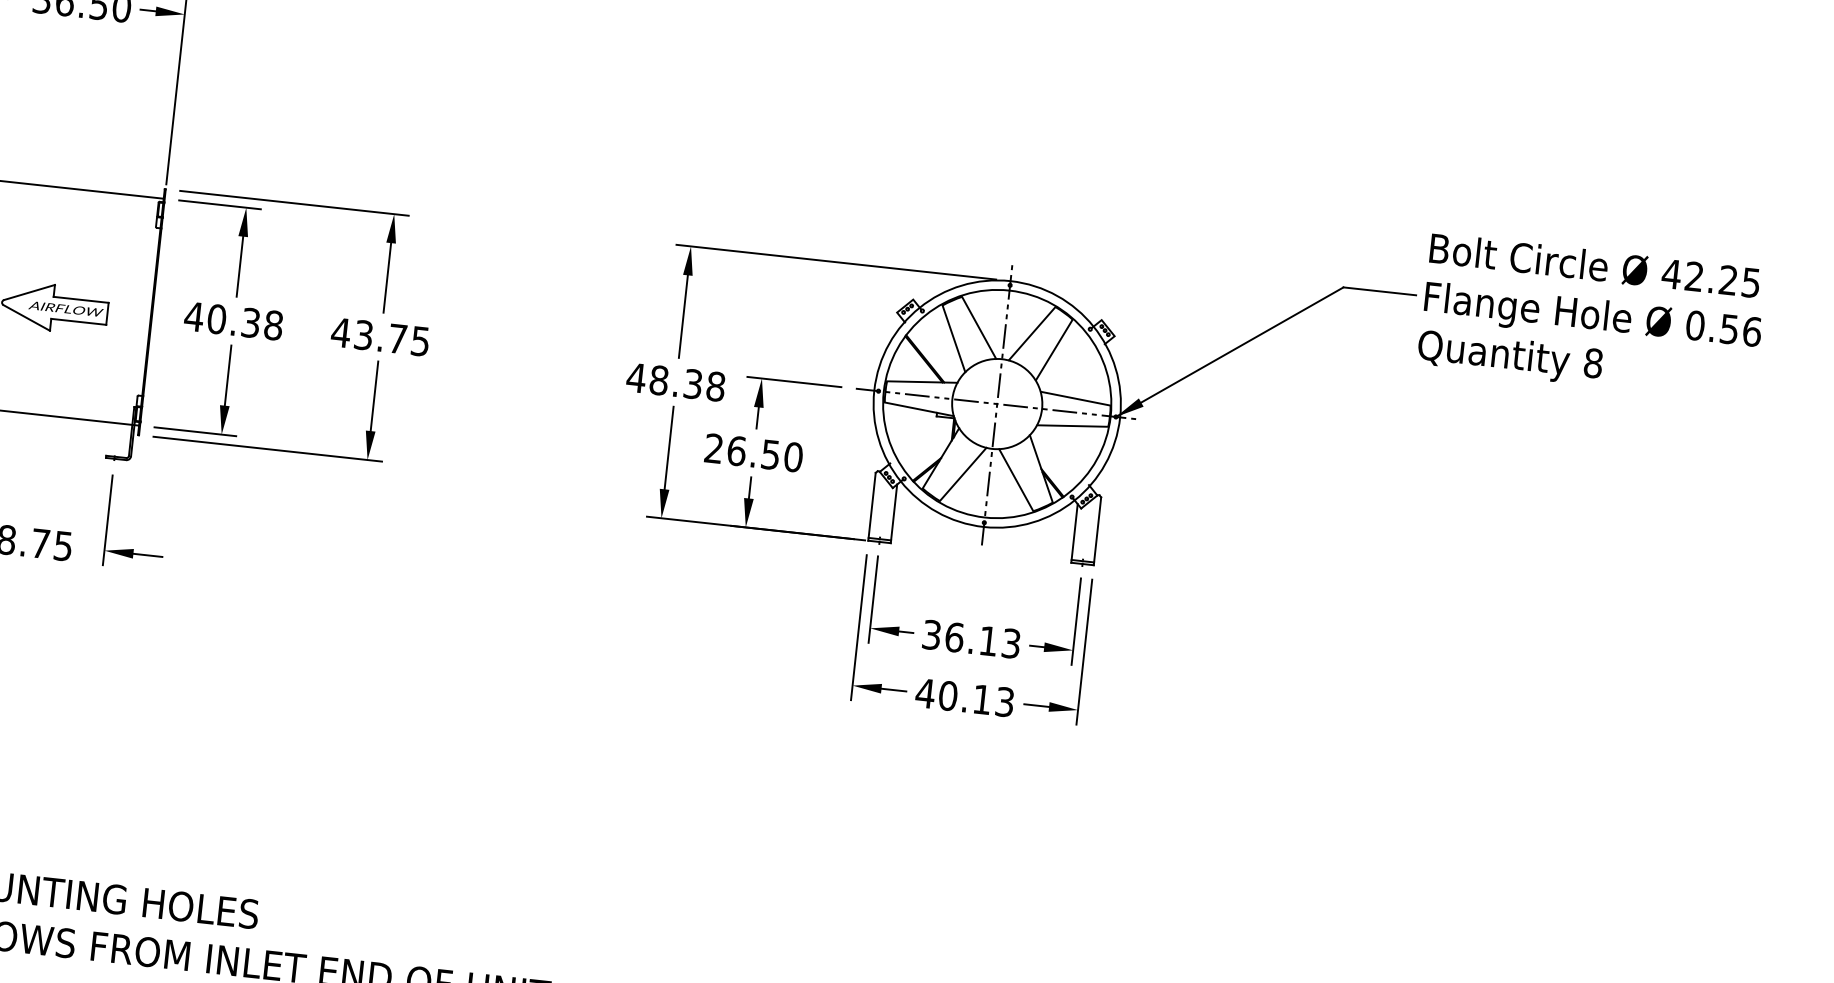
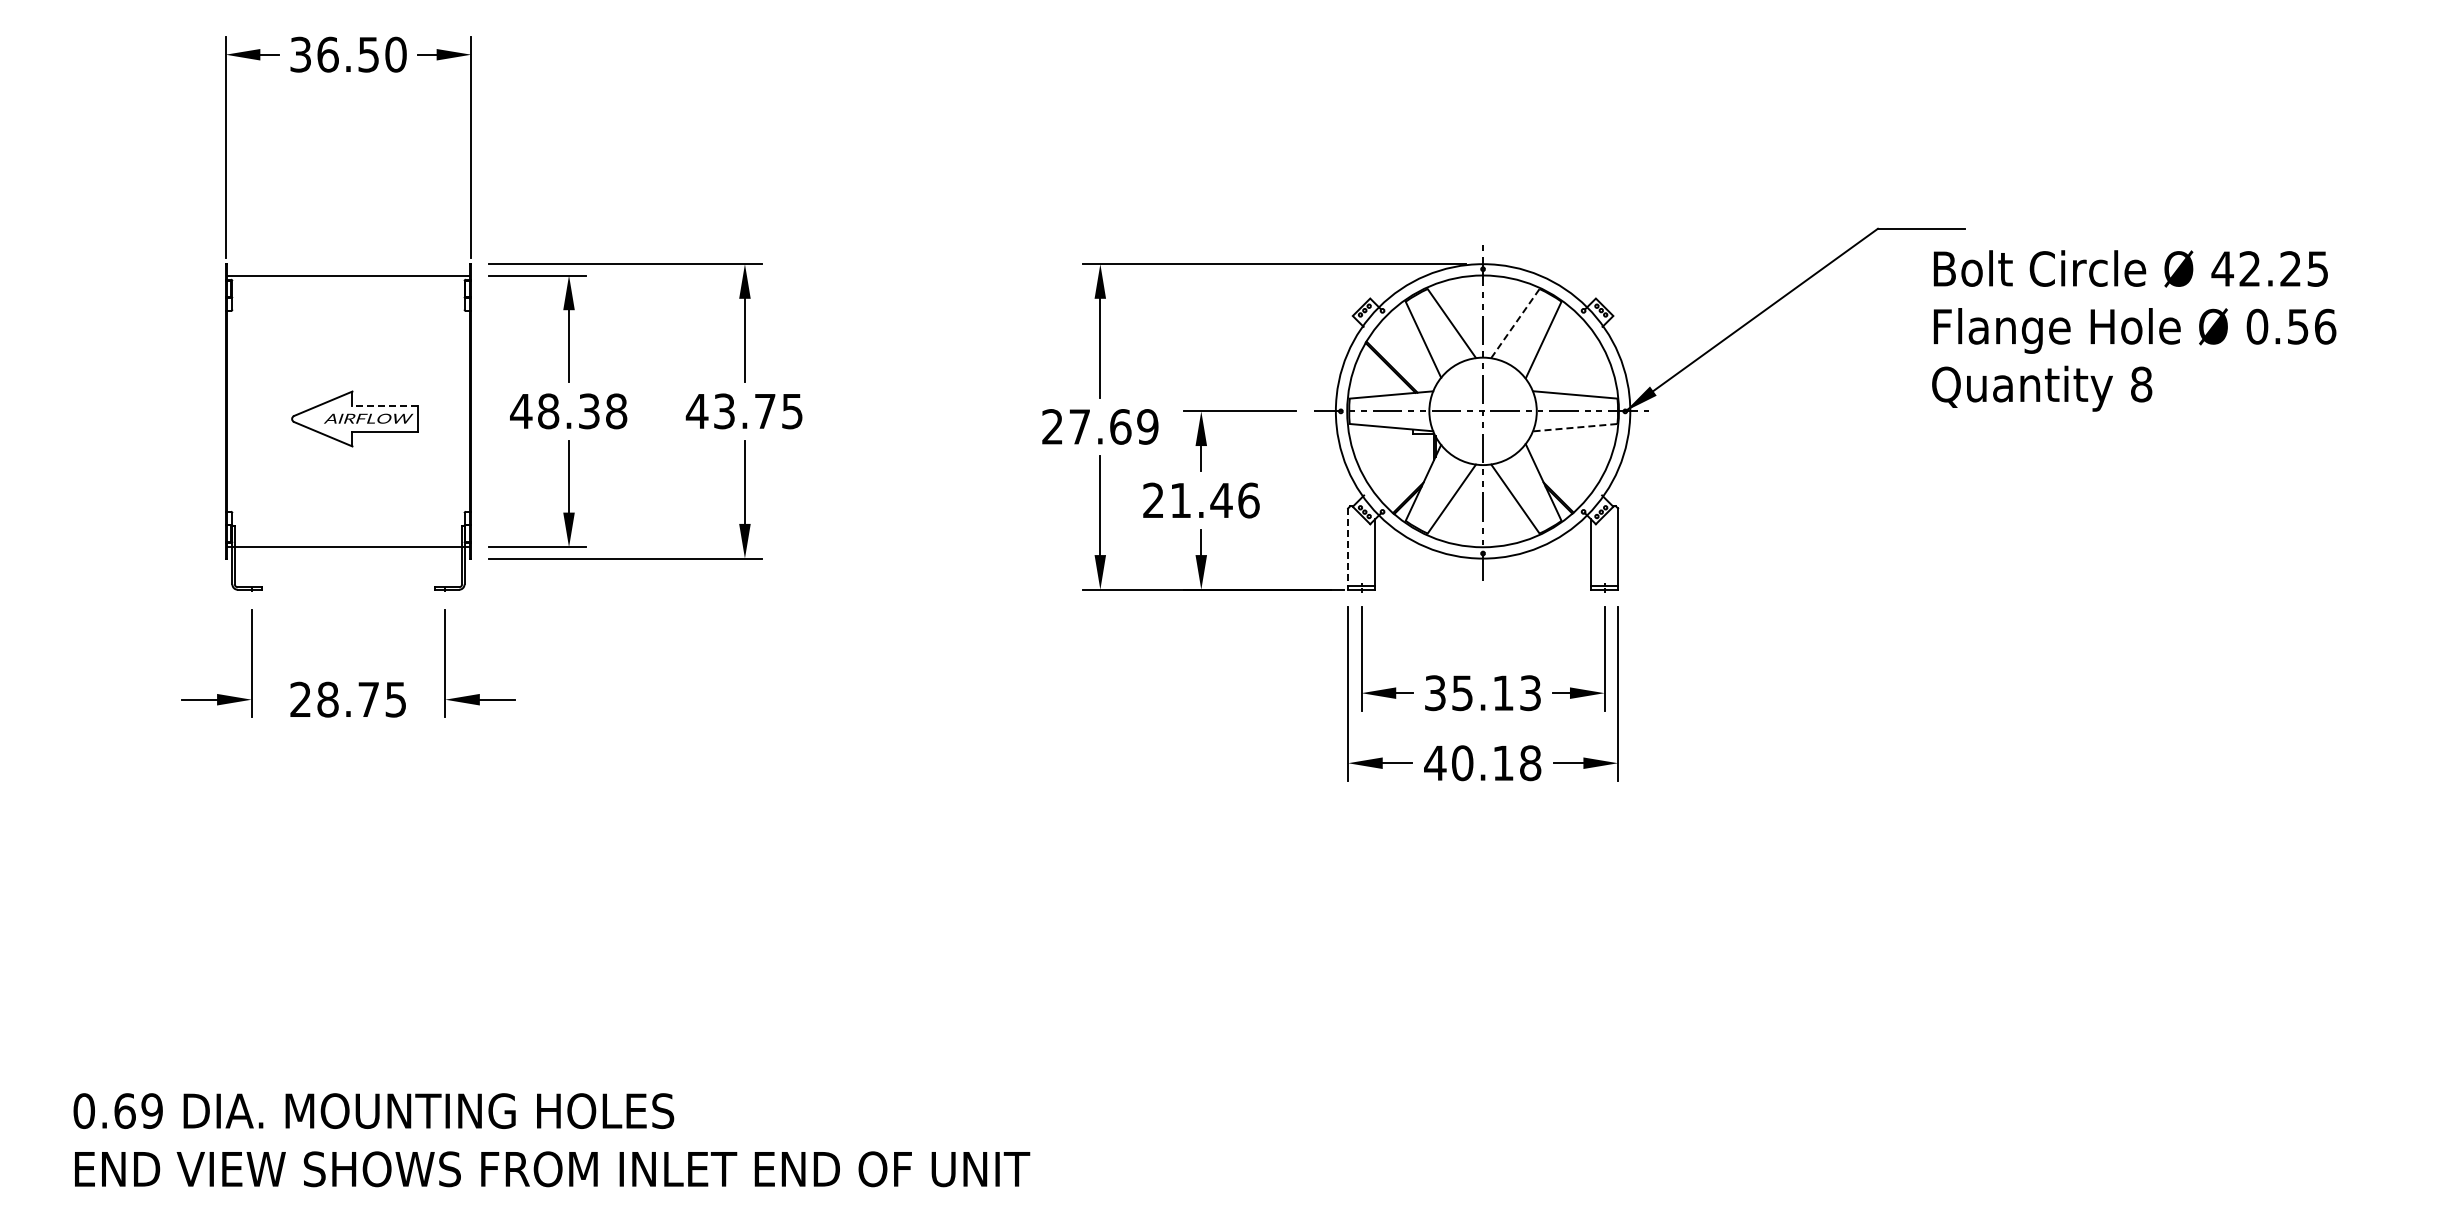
line: (81, 299) -> (385, 405), solid -> dashed
text: (1592, 317) -> (2134, 330), moved
text: (216, 319) -> (548, 411), 40.38 -> 48.38
line: (1032, 333) -> (1515, 323), solid -> dashed
text: (675, 381) -> (1099, 426), 48.38 -> 27.69
line: (1073, 425) -> (1576, 427), solid -> dashed
text: (764, 454) -> (1214, 500), 26.50 -> 21.46
line: (872, 507) -> (1348, 549), solid -> dashed
text: (954, 637) -> (1462, 693), 36.13 -> 35.13
text: (1004, 702) -> (1530, 763), 40.13 -> 40.18

